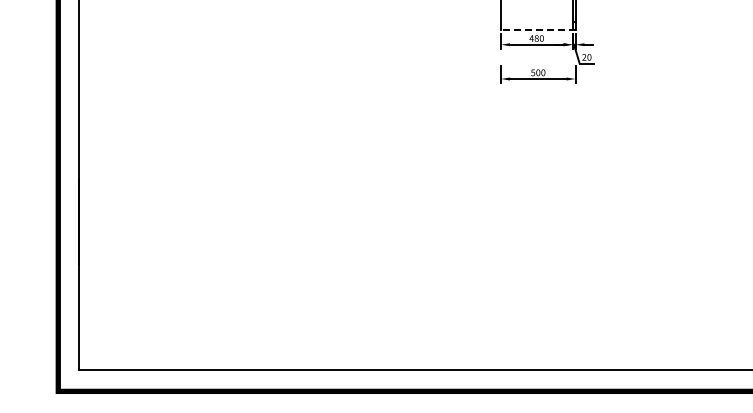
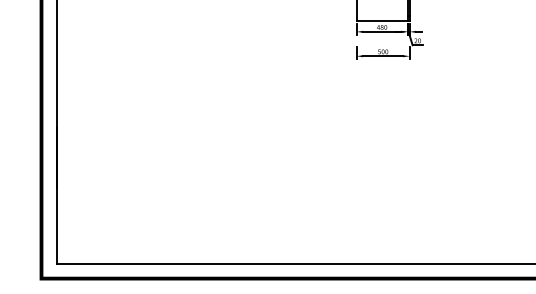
line: (537, 29) -> (382, 21), dashed -> solid

